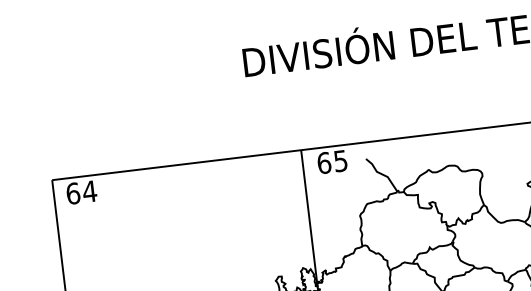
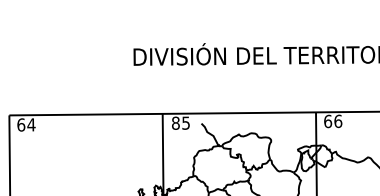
text: (323, 161) -> (175, 122), 65 -> 85

